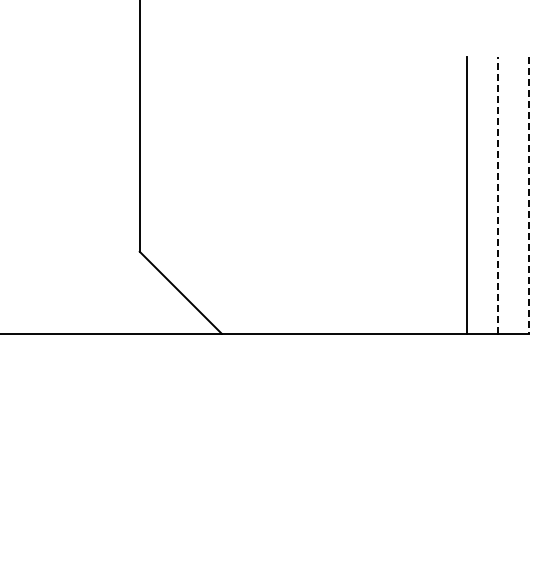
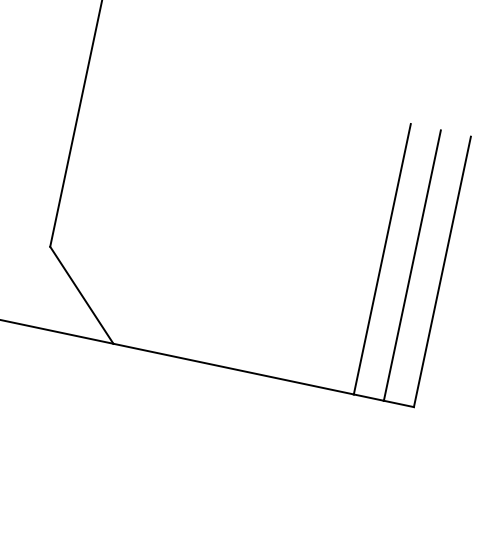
line: (498, 194) -> (413, 264), dashed -> solid
line: (528, 195) -> (442, 271), dashed -> solid

